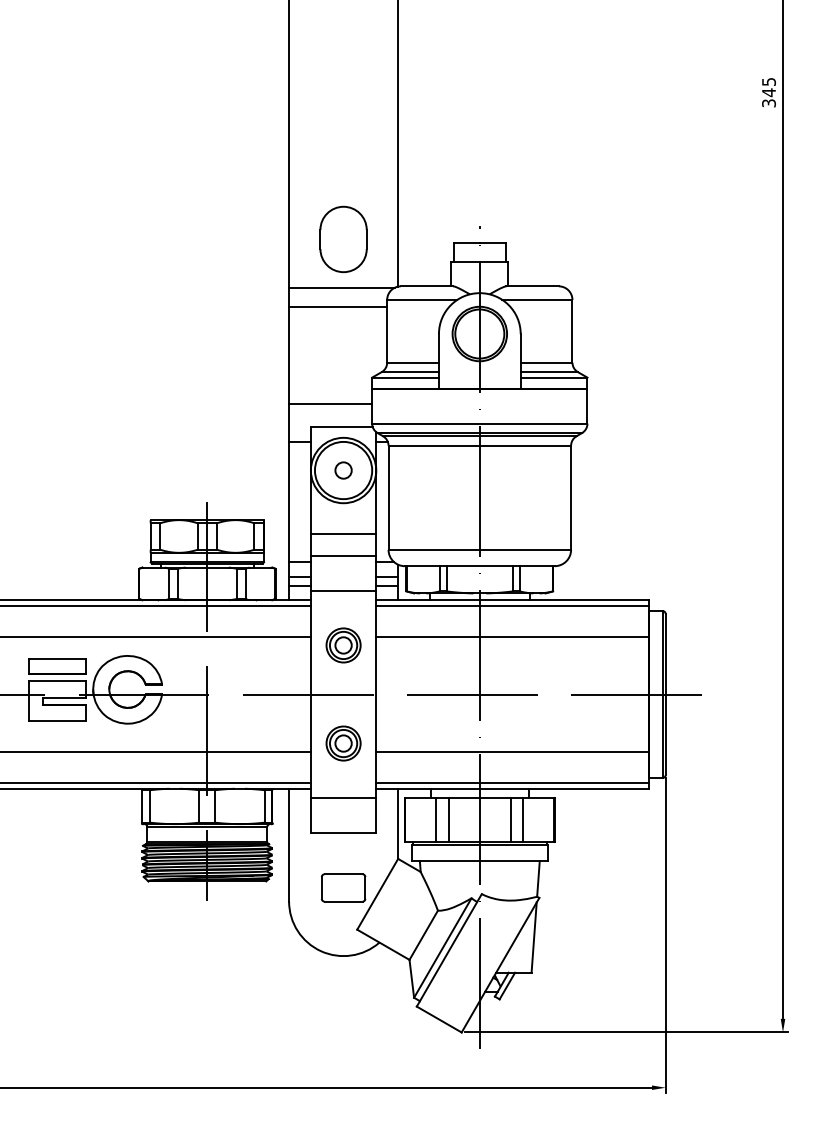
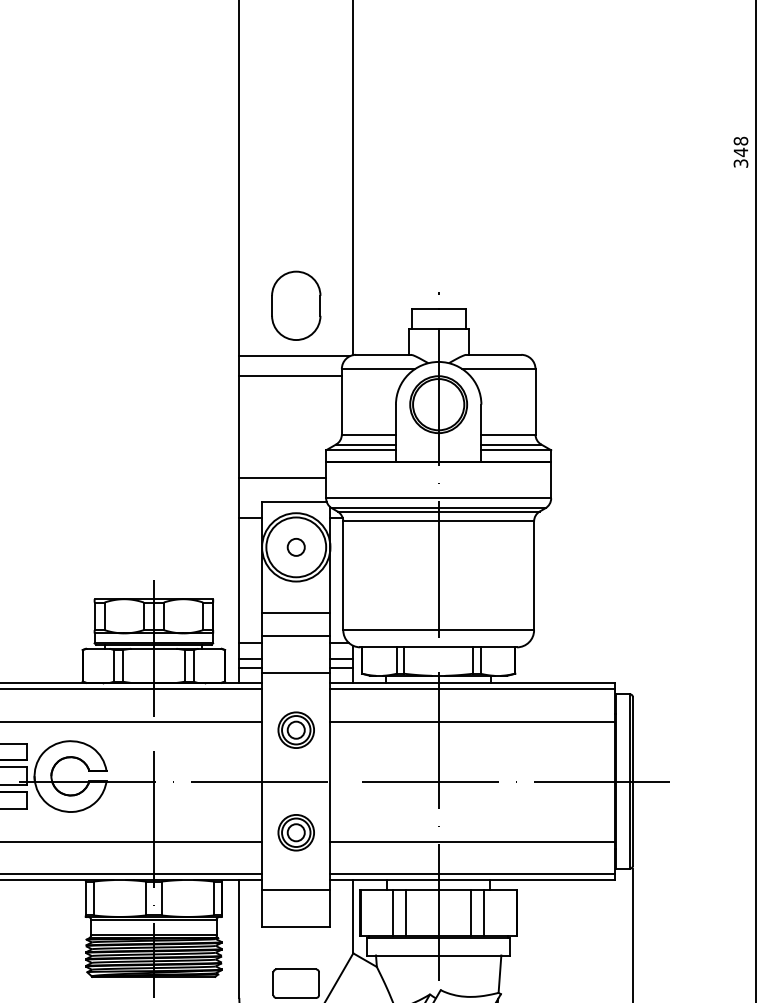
text: (768, 81) -> (740, 140), 345 -> 348

